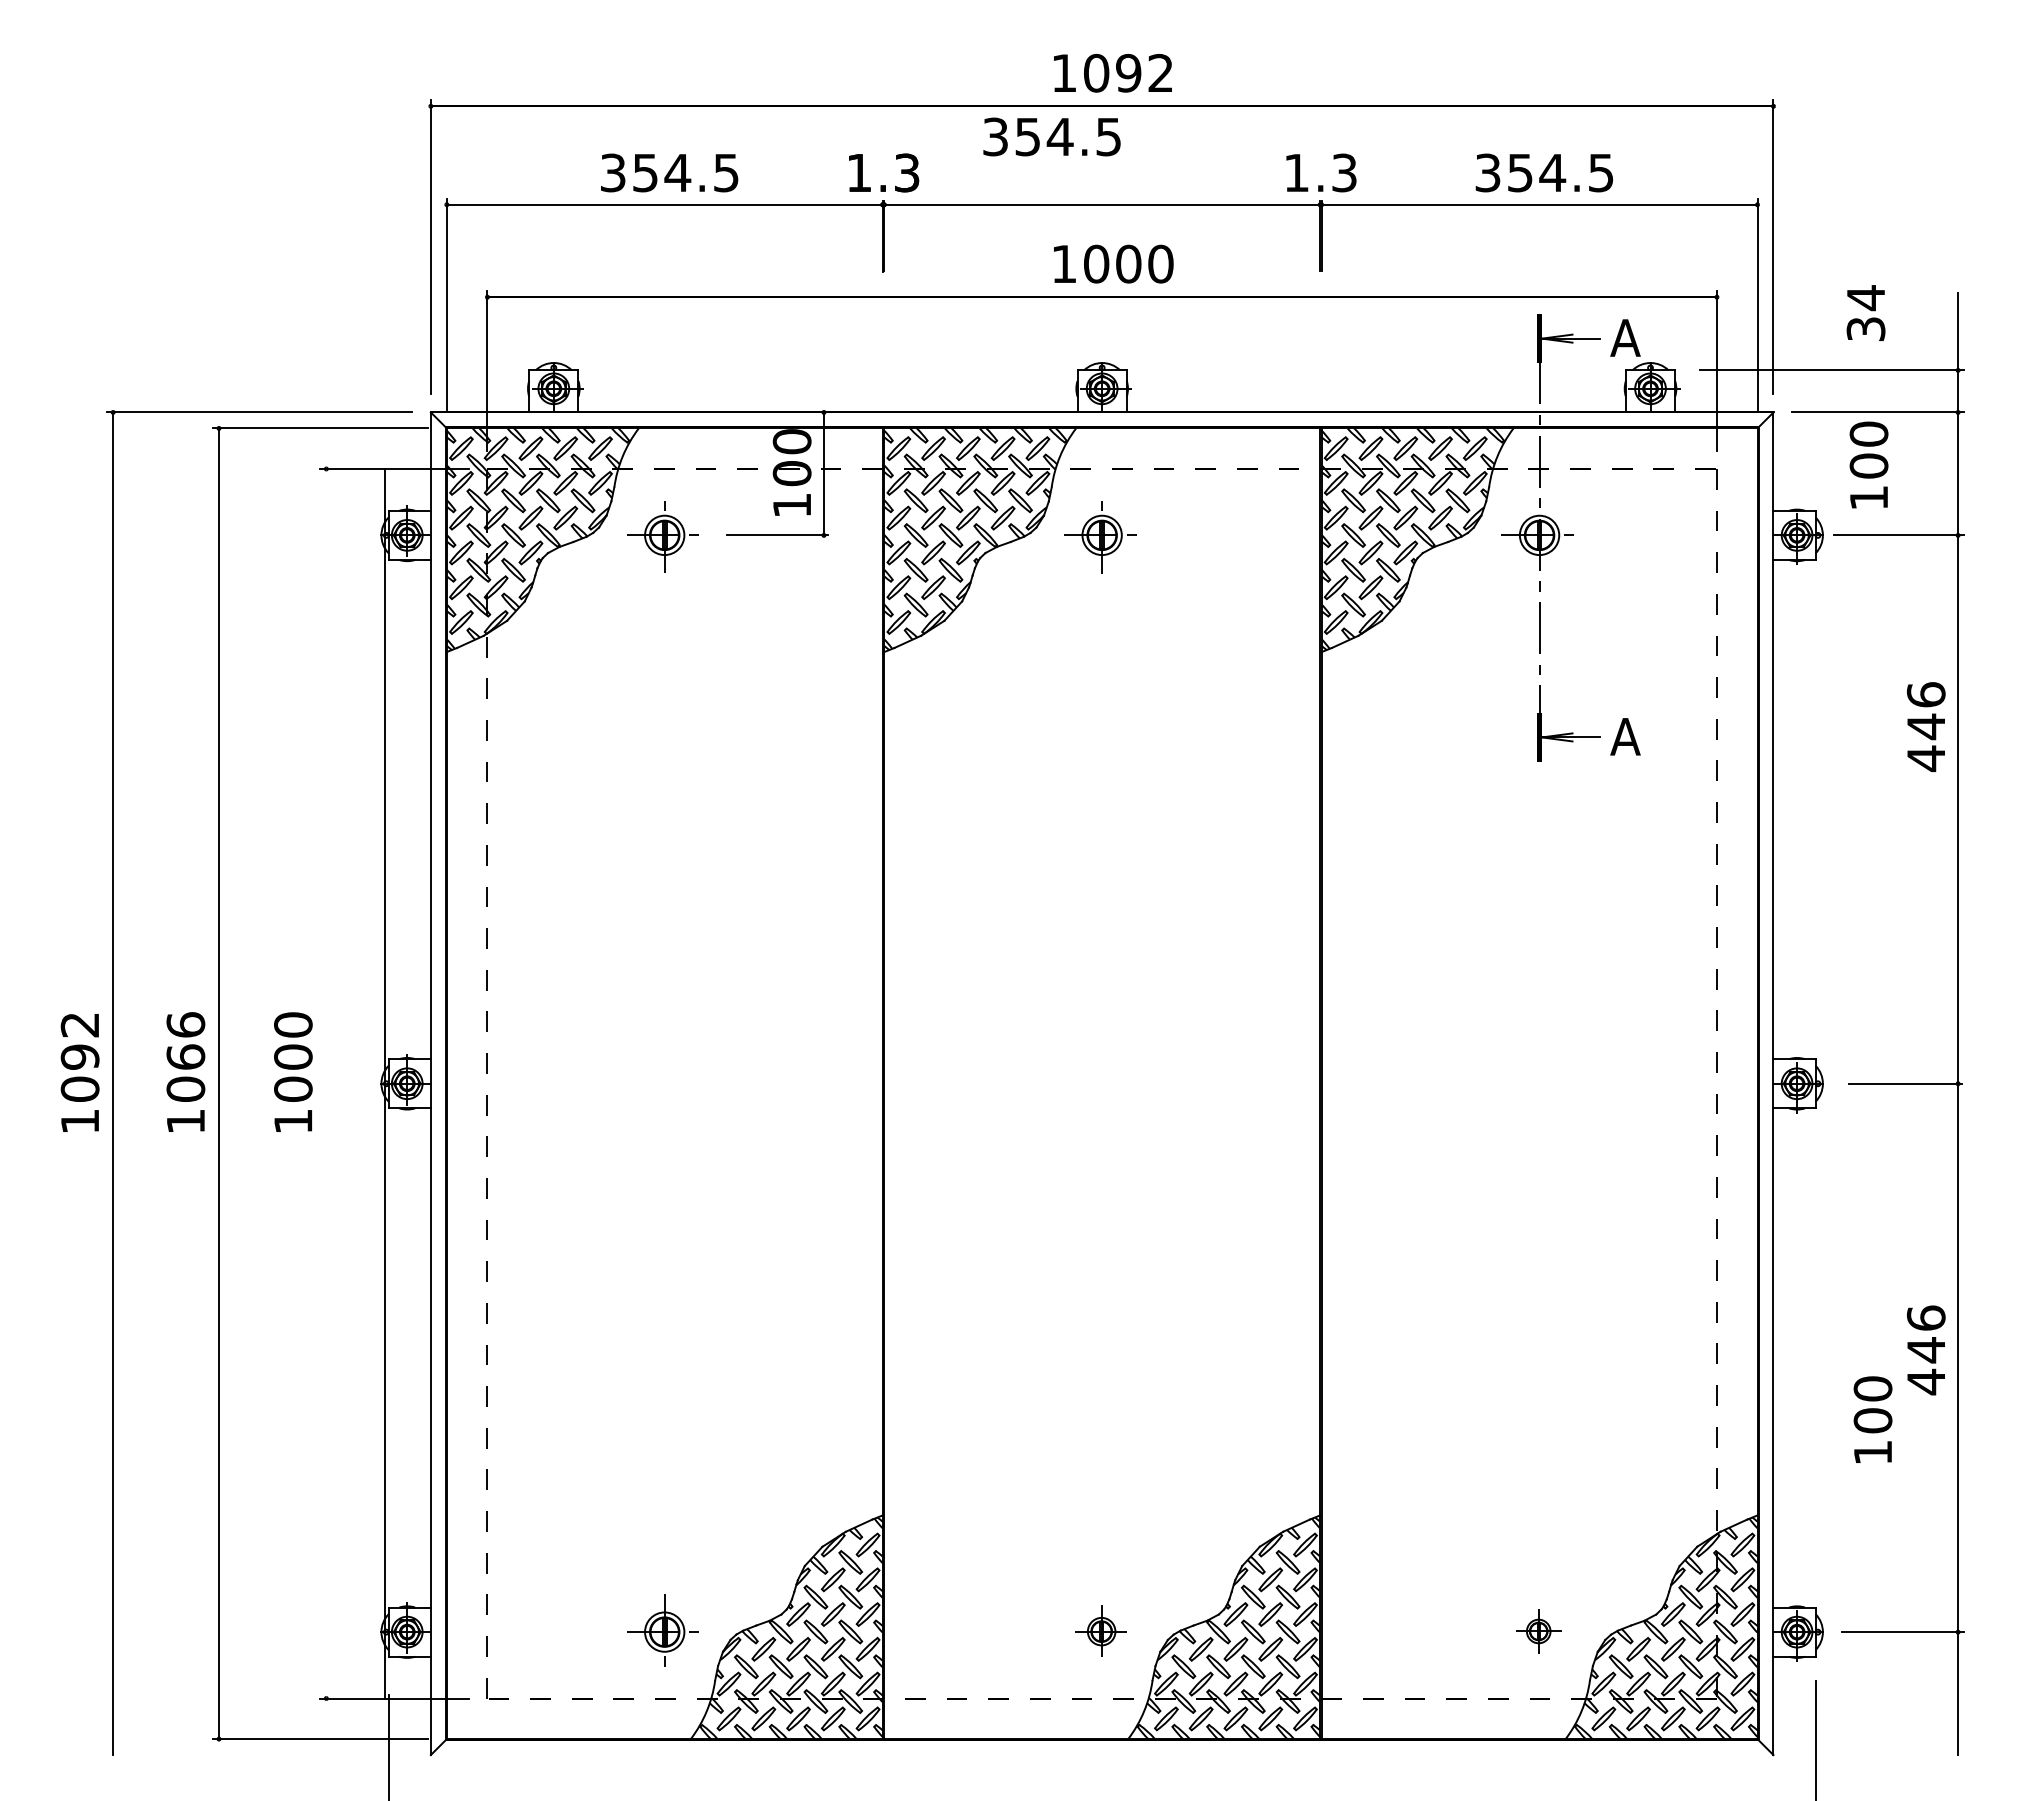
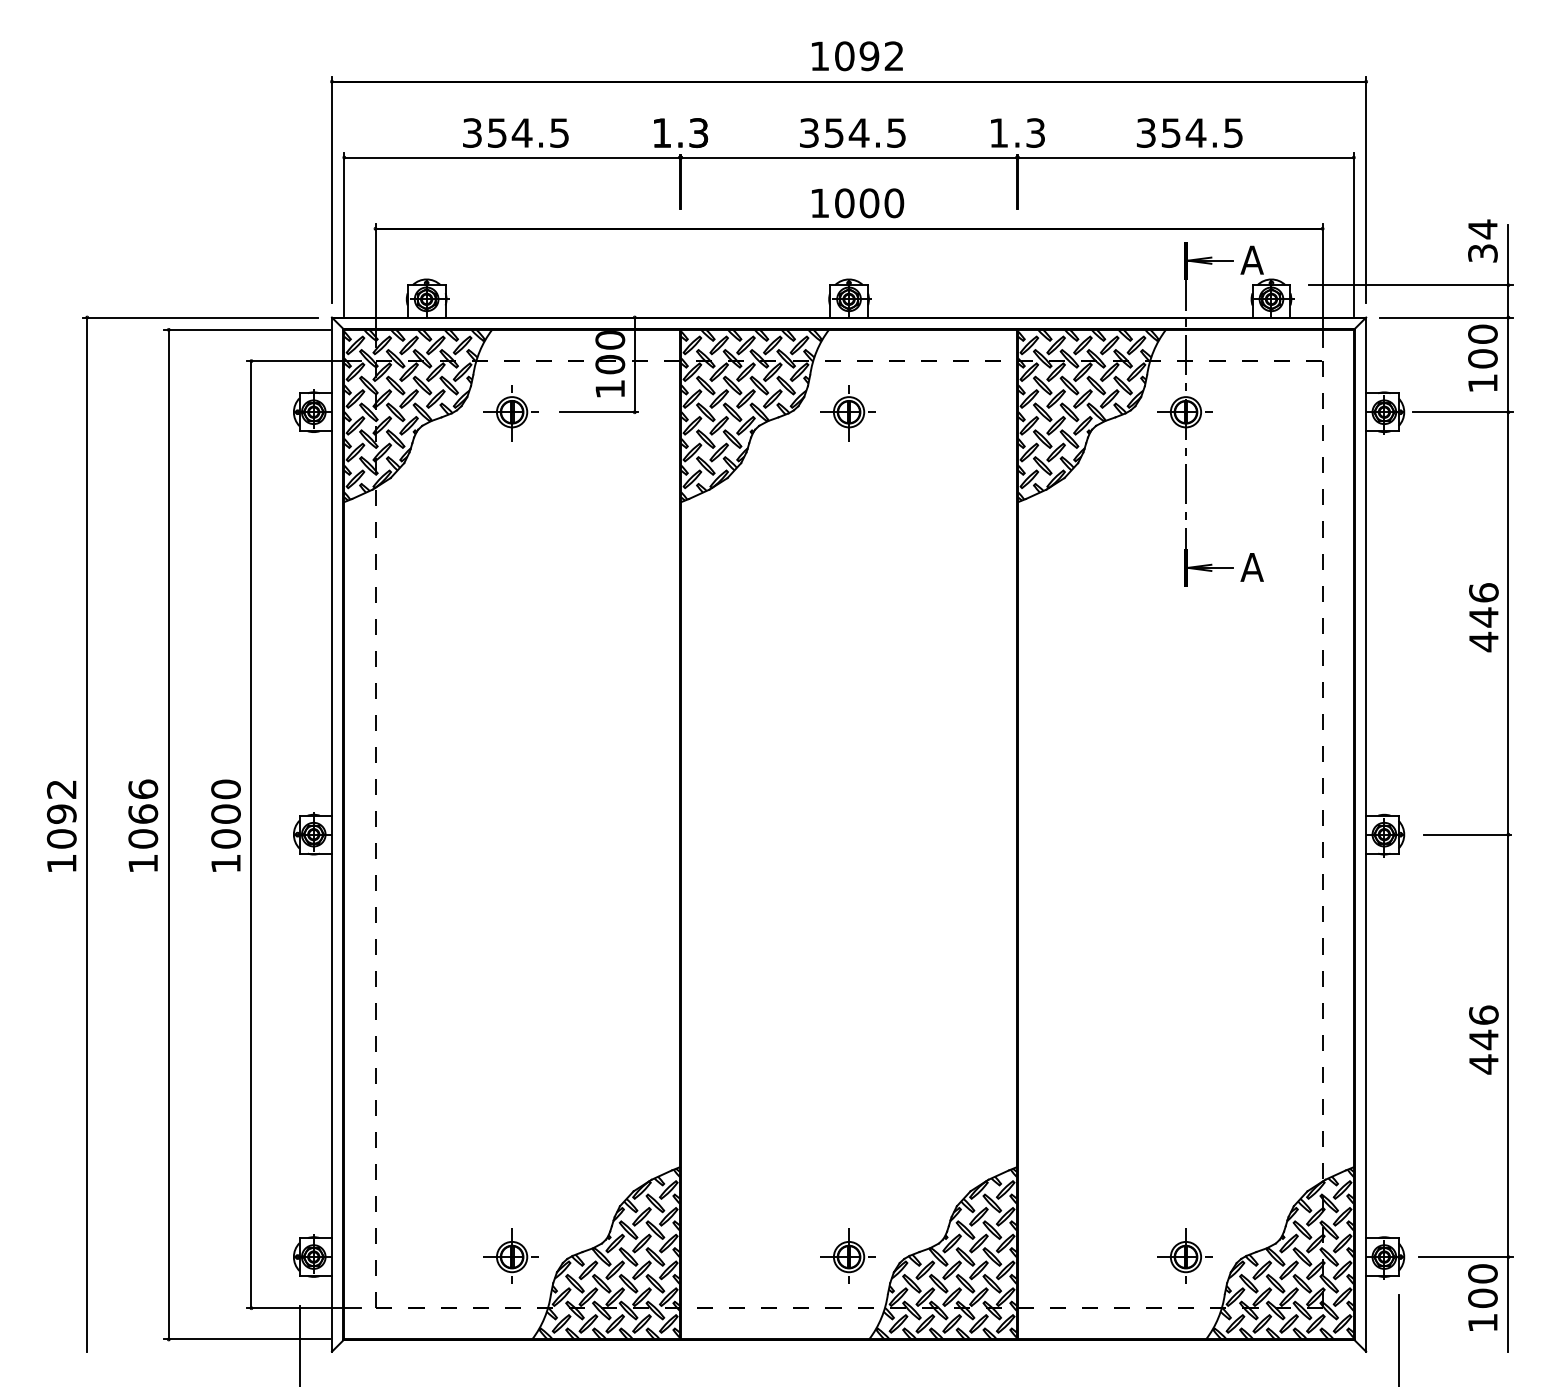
text: (1051, 136) -> (852, 132), moved
text: (1865, 312) -> (1482, 240), moved
text: (1868, 464) -> (1482, 357), moved
text: (1926, 726) -> (1484, 617), moved
line: (385, 1083) -> (251, 834), moved
text: (1872, 1419) -> (1482, 1297), moved
part: (1100, 1630) -> (847, 1255), size x1.43
part: (1537, 1630) -> (1184, 1255), size x1.67

